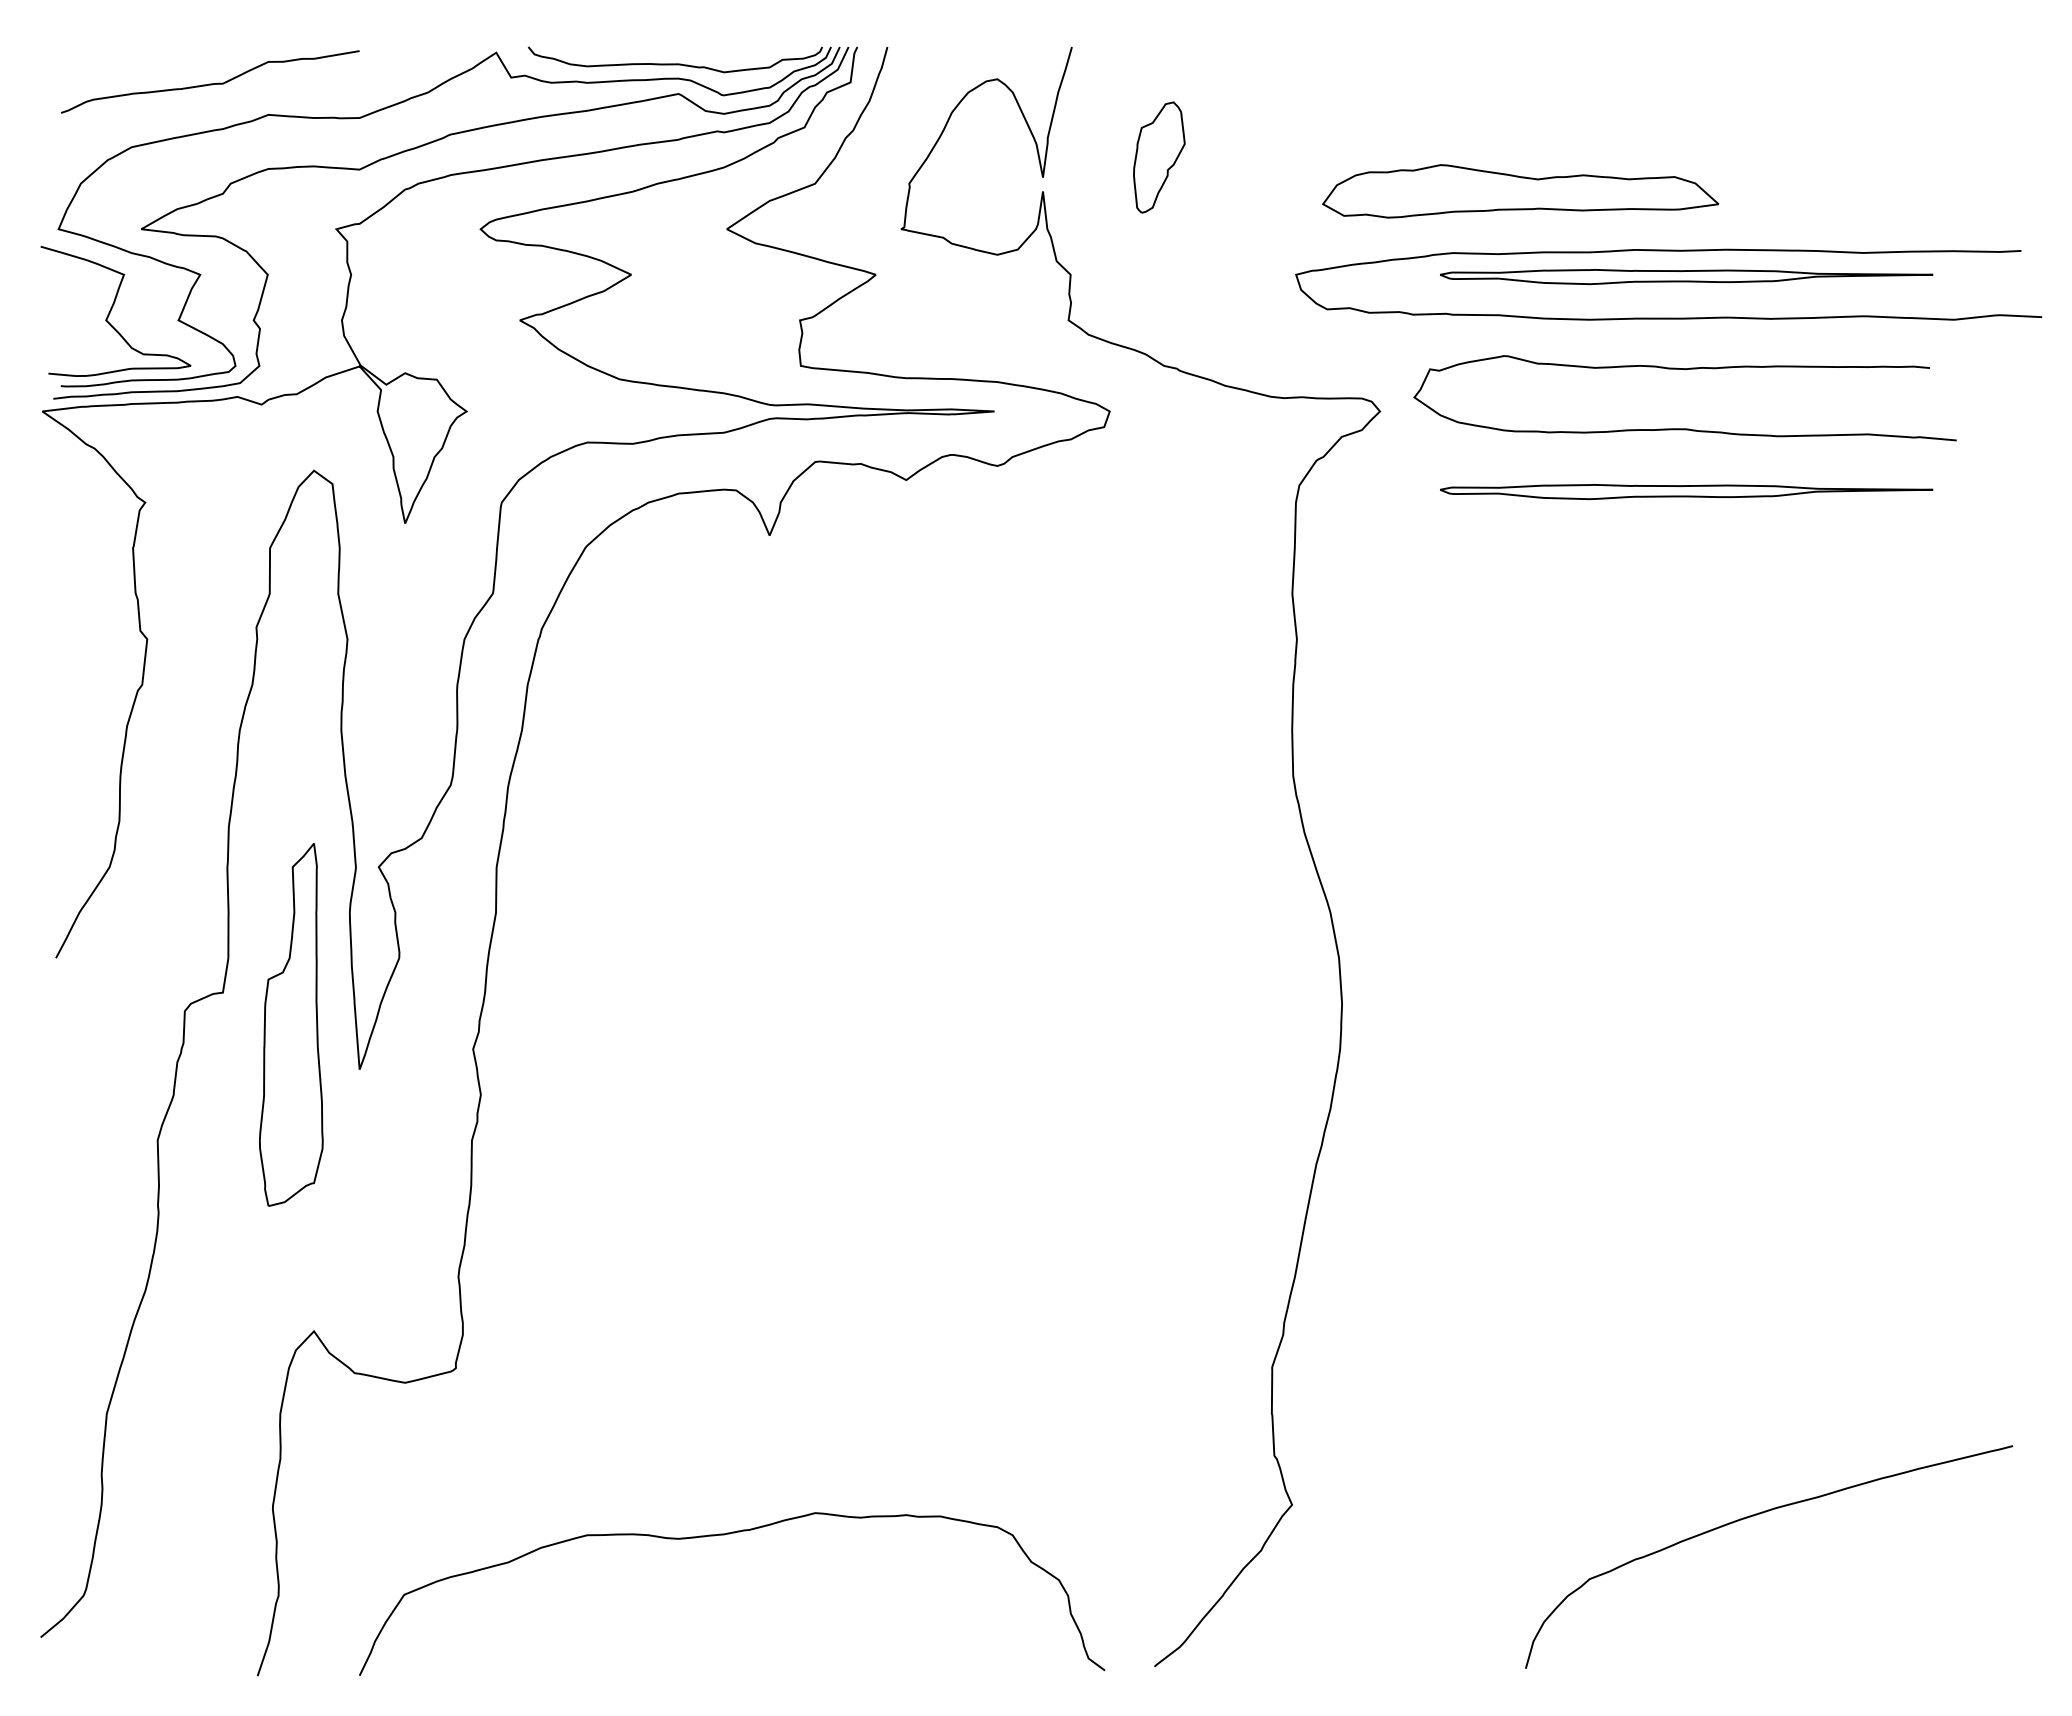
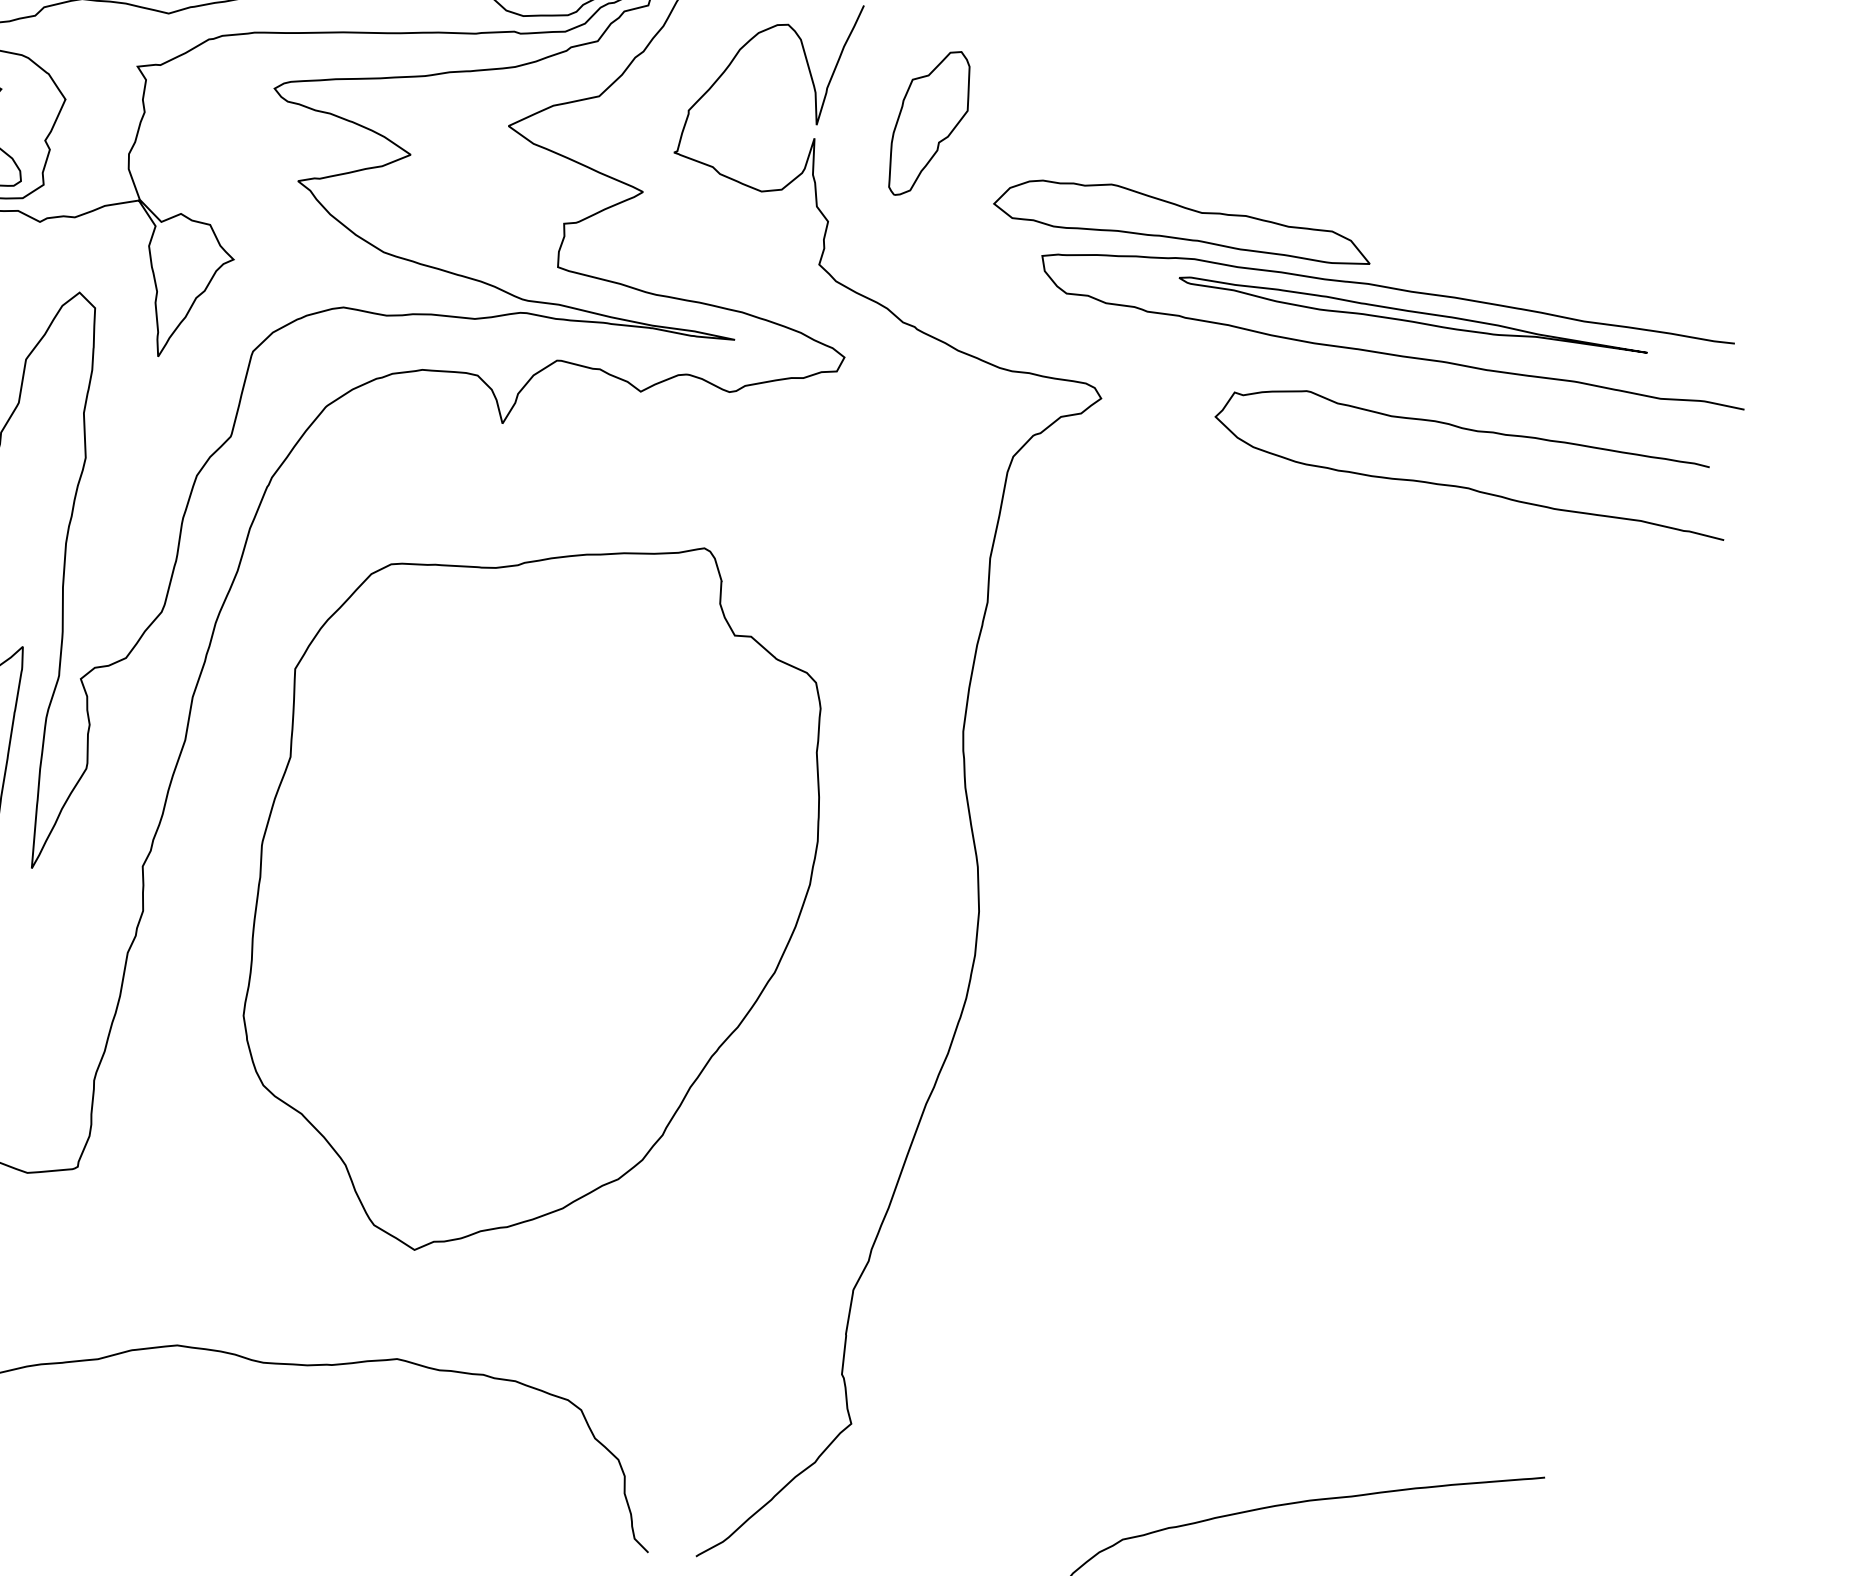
part: (1159, 157) -> (930, 123), size x1.43
part: (1520, 191) -> (1183, 221), moved
curve: (1685, 370) -> (1477, 432), moved
part: (1686, 492) -> (1380, 522), removed
part: (876, 1014) -> (531, 894), added

